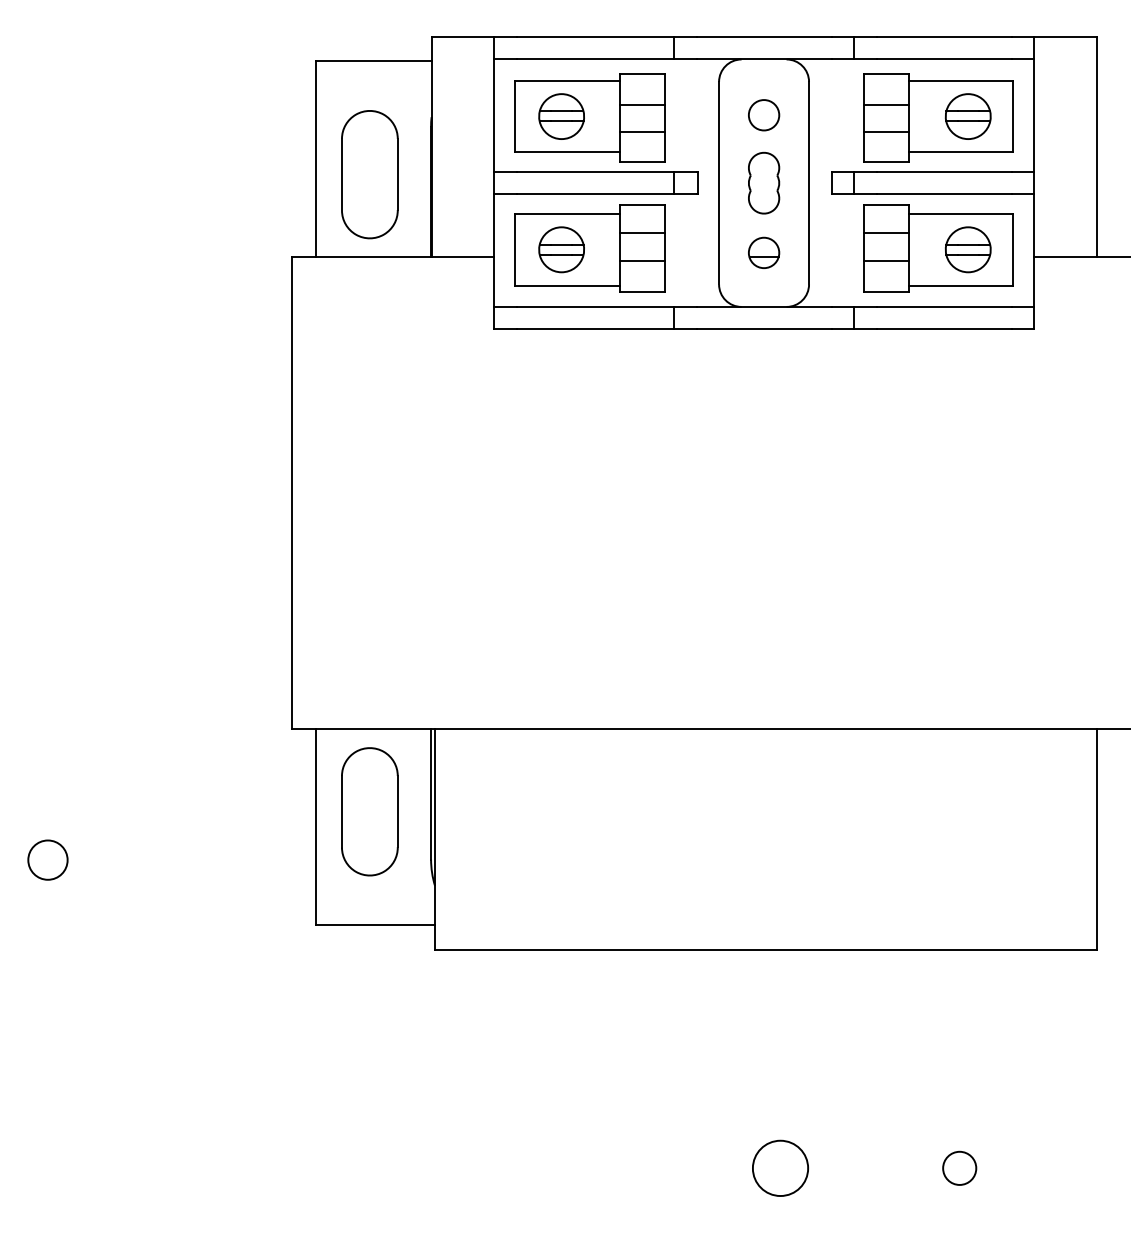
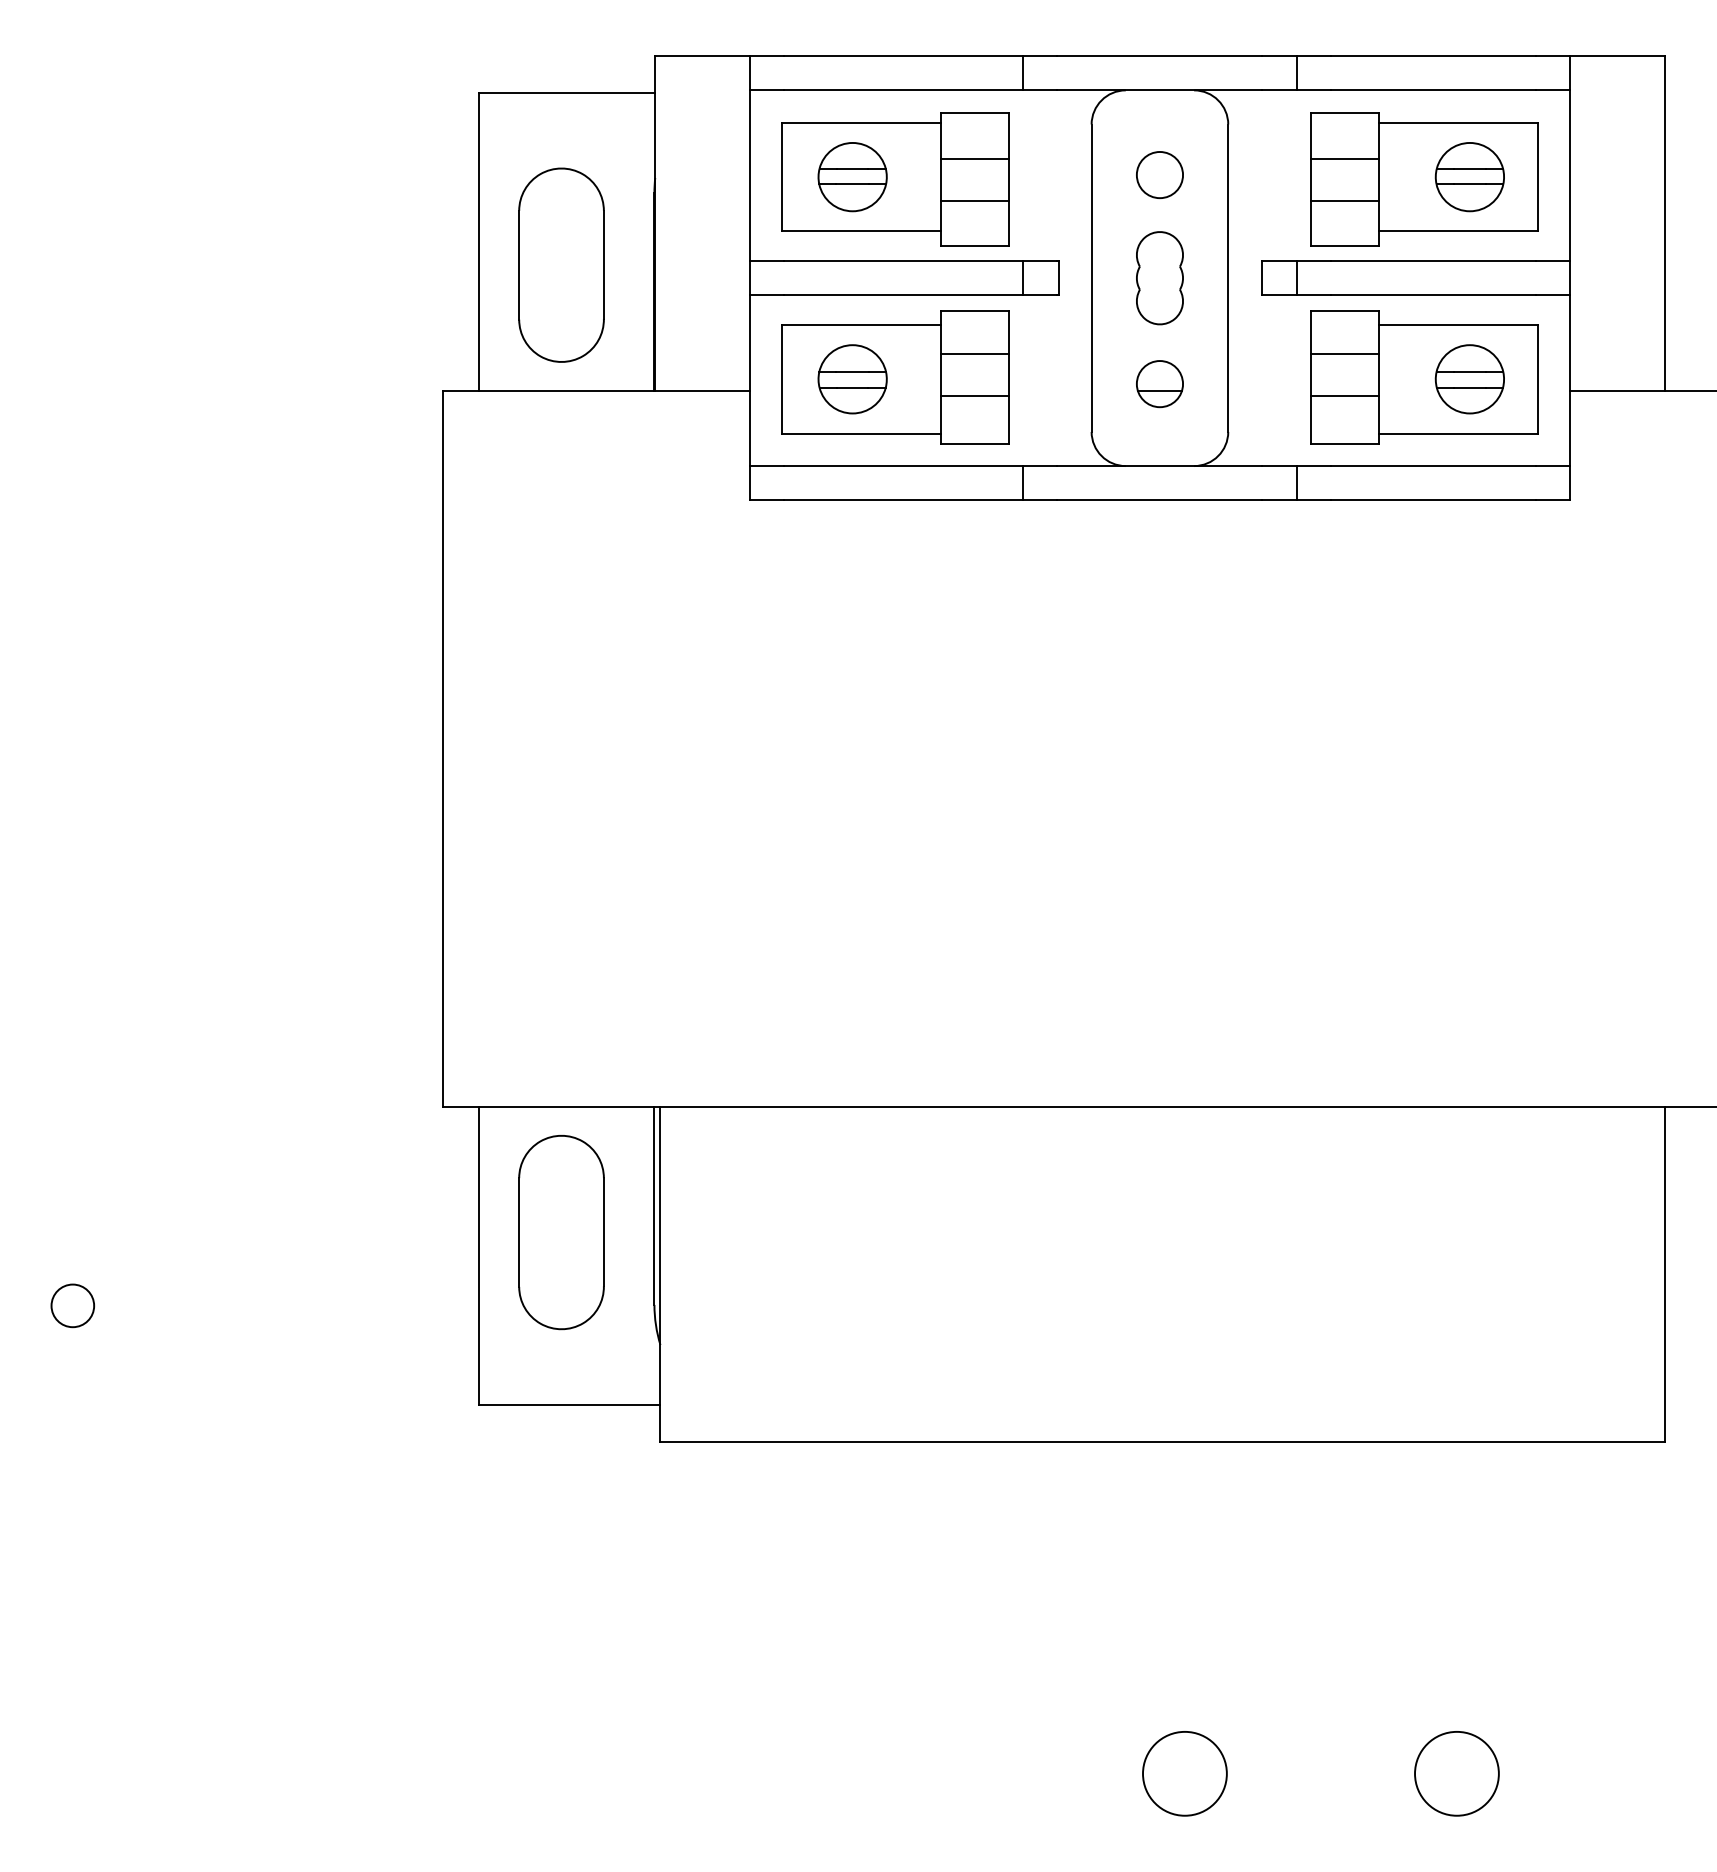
circle: (47, 860) -> (72, 1306), size x0.71
circle: (959, 1168) -> (1456, 1773), size x1.67

